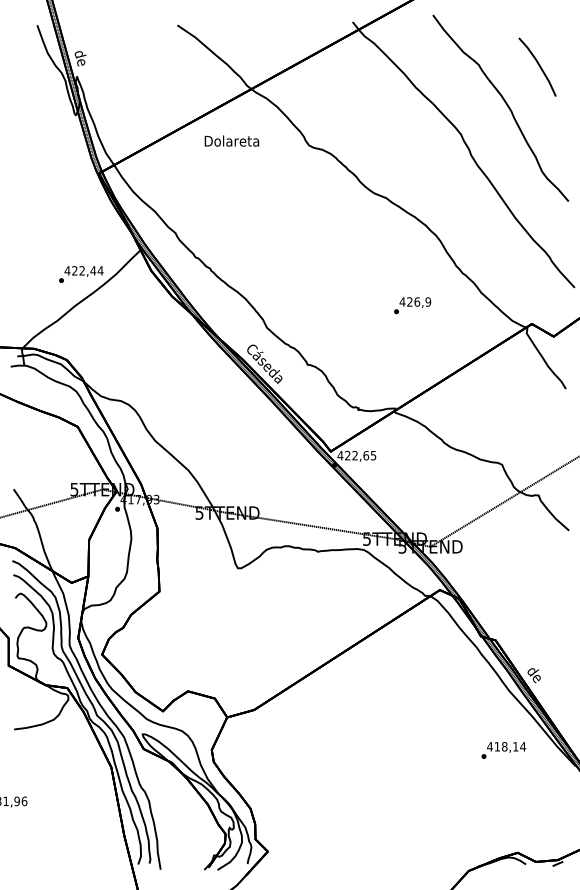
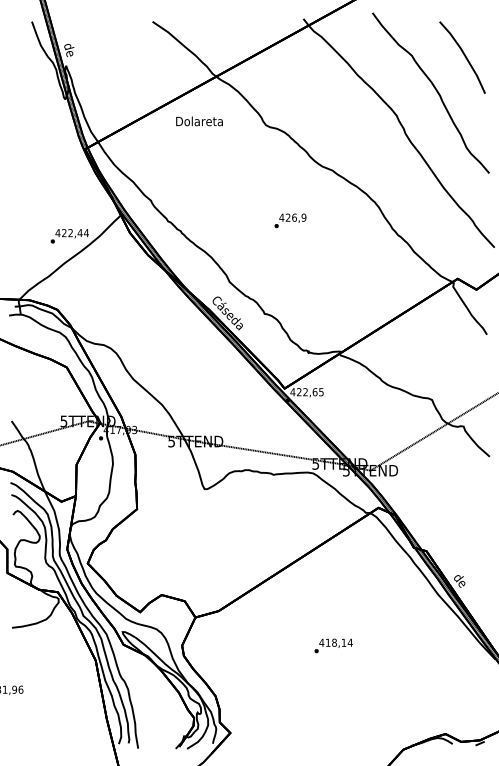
part: (537, 67) -> (462, 58), size x1.43
text: (412, 305) -> (290, 220), moved
text: (503, 750) -> (333, 645), moved

